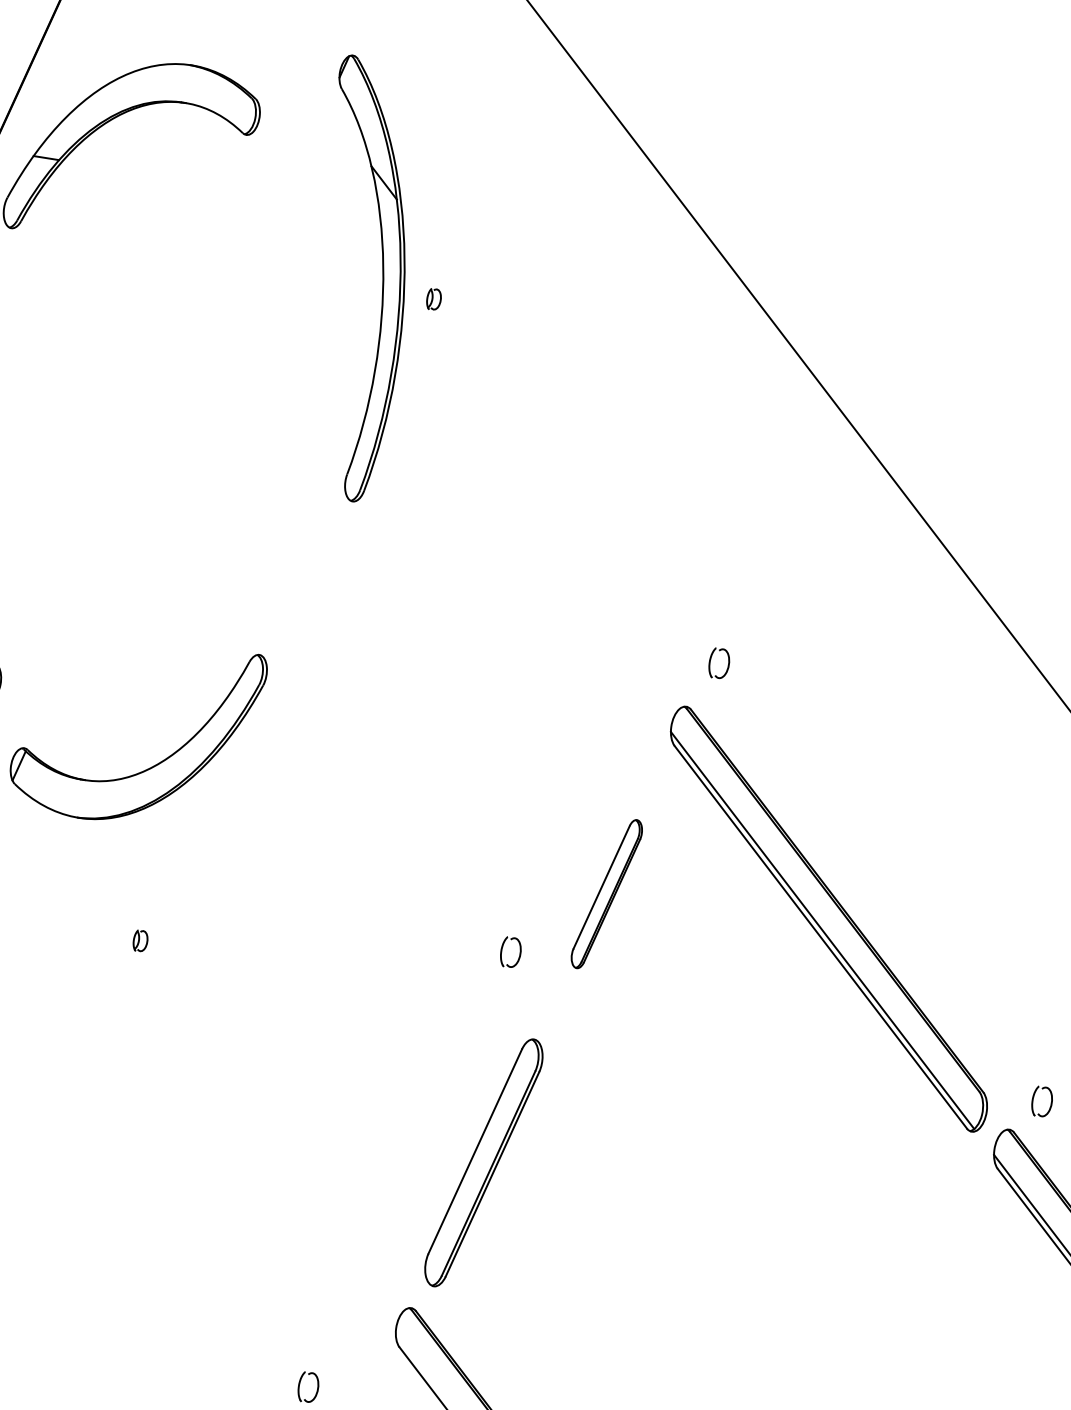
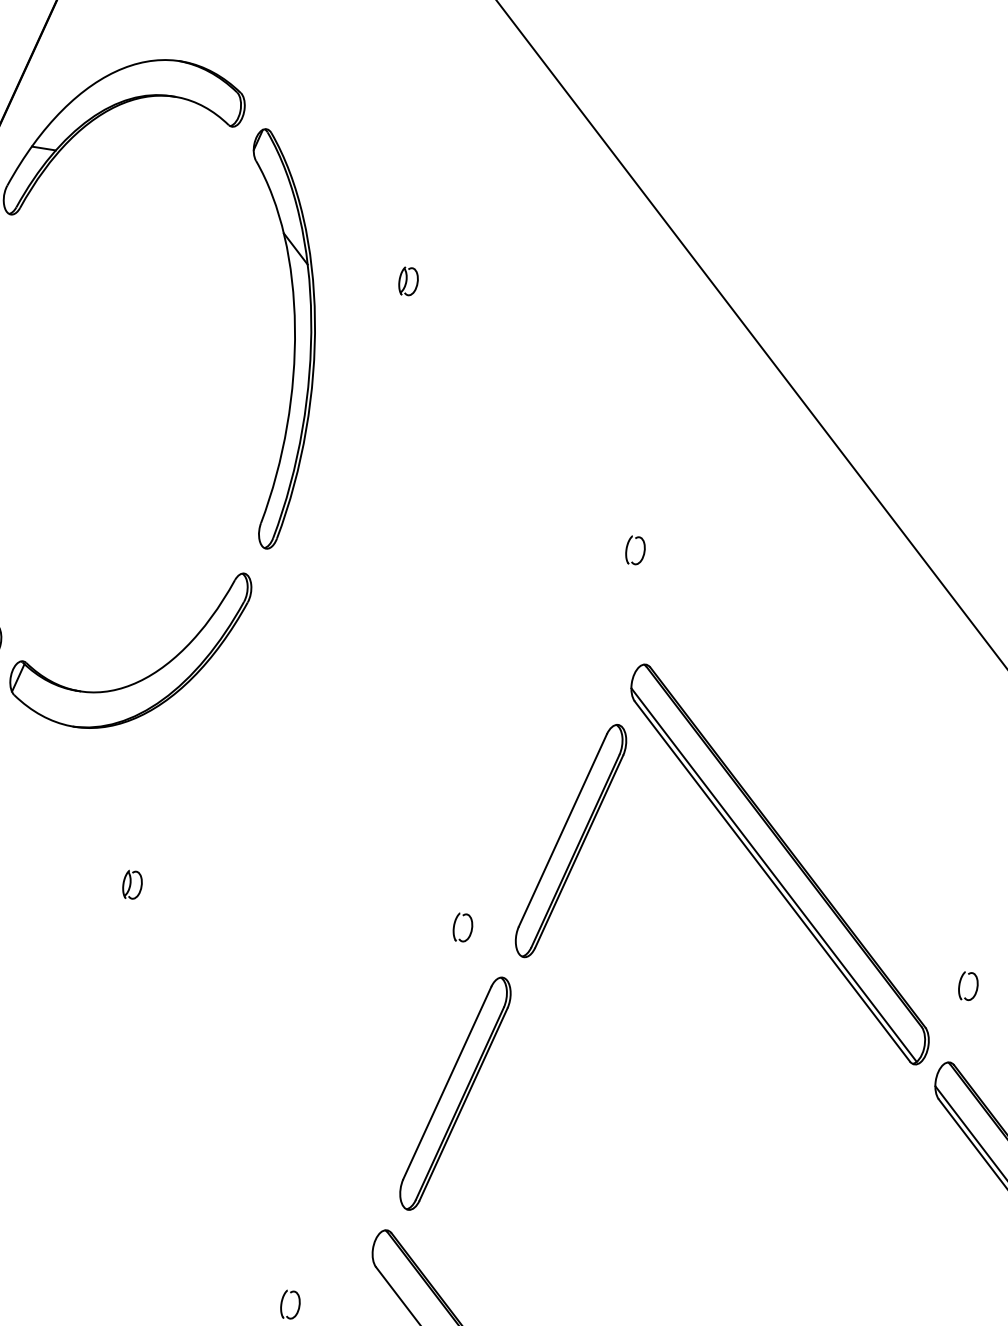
part: (382, 278) -> (294, 338), moved
part: (433, 298) -> (408, 280), size x1.43
part: (727, 665) -> (643, 552), moved
part: (153, 765) -> (144, 677), moved
part: (606, 893) -> (570, 840), size x1.67
part: (140, 940) -> (132, 884), size x1.43
part: (502, 951) -> (455, 926), moved
part: (1033, 1101) -> (960, 986), moved

